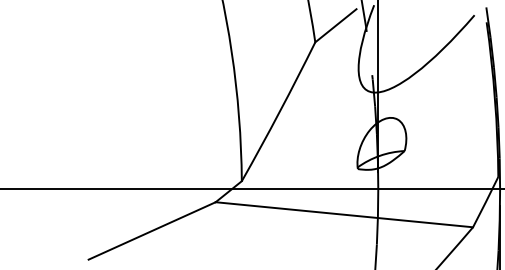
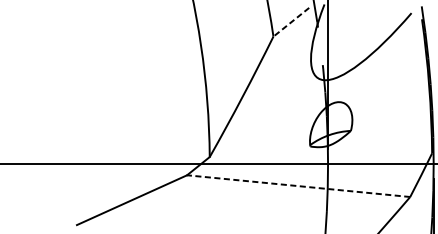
line: (335, 26) -> (290, 22), solid -> dashed
line: (343, 214) -> (297, 185), solid -> dashed

